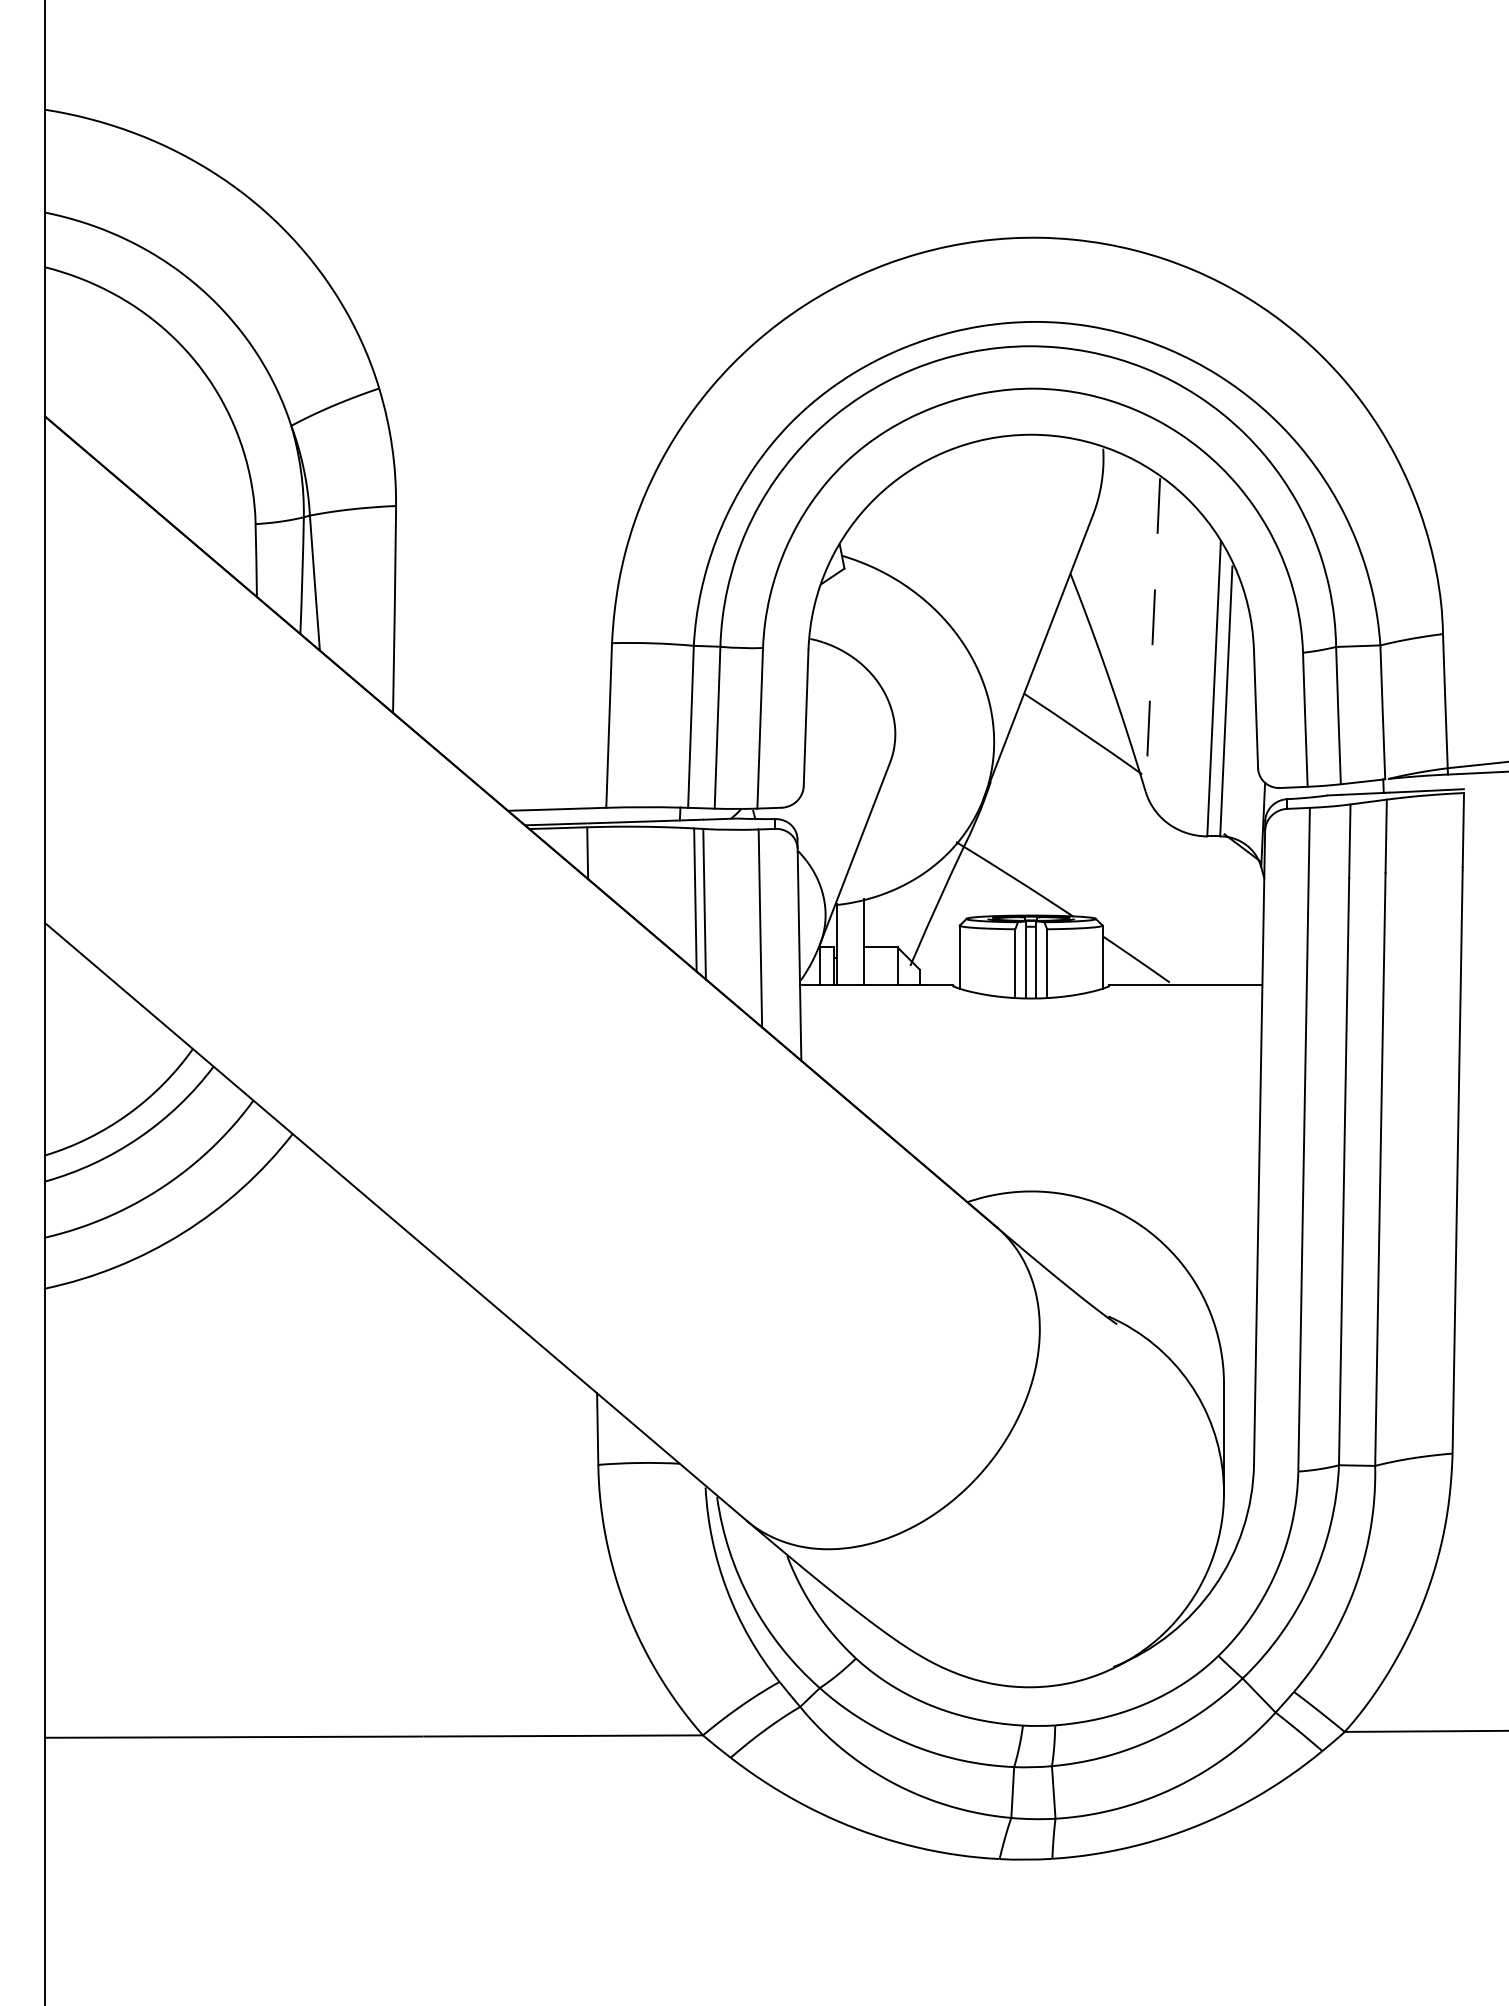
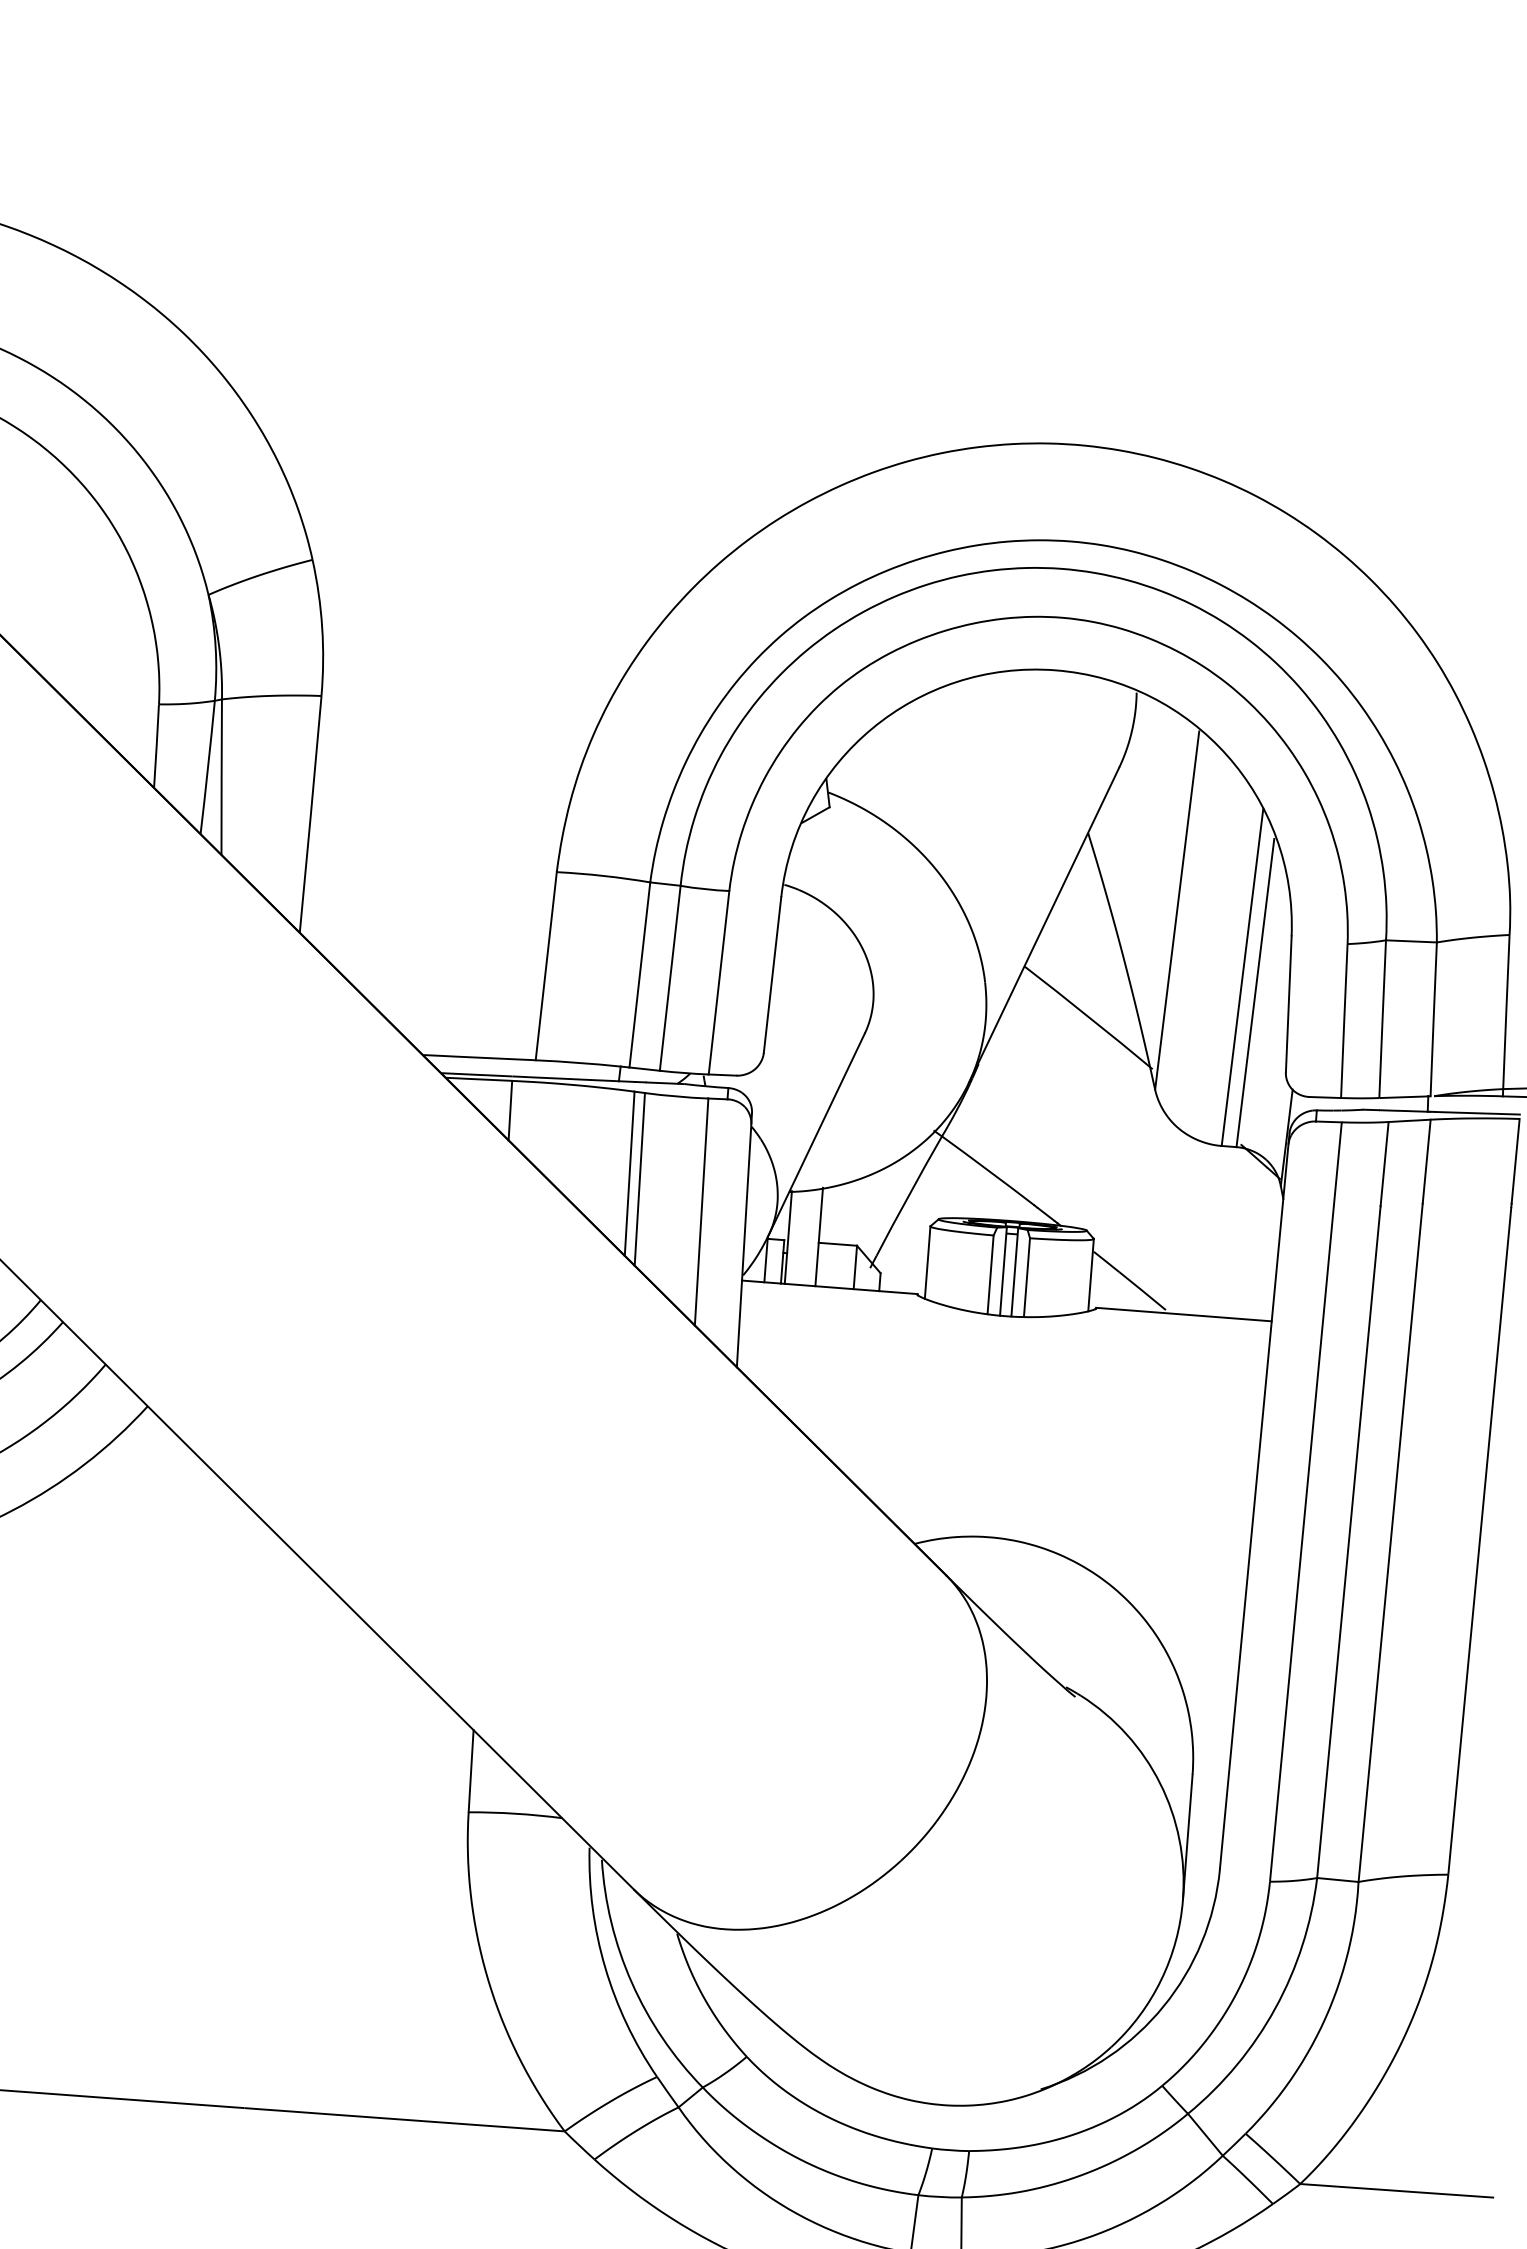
line: (1152, 635) -> (1176, 911), dashed -> solid

